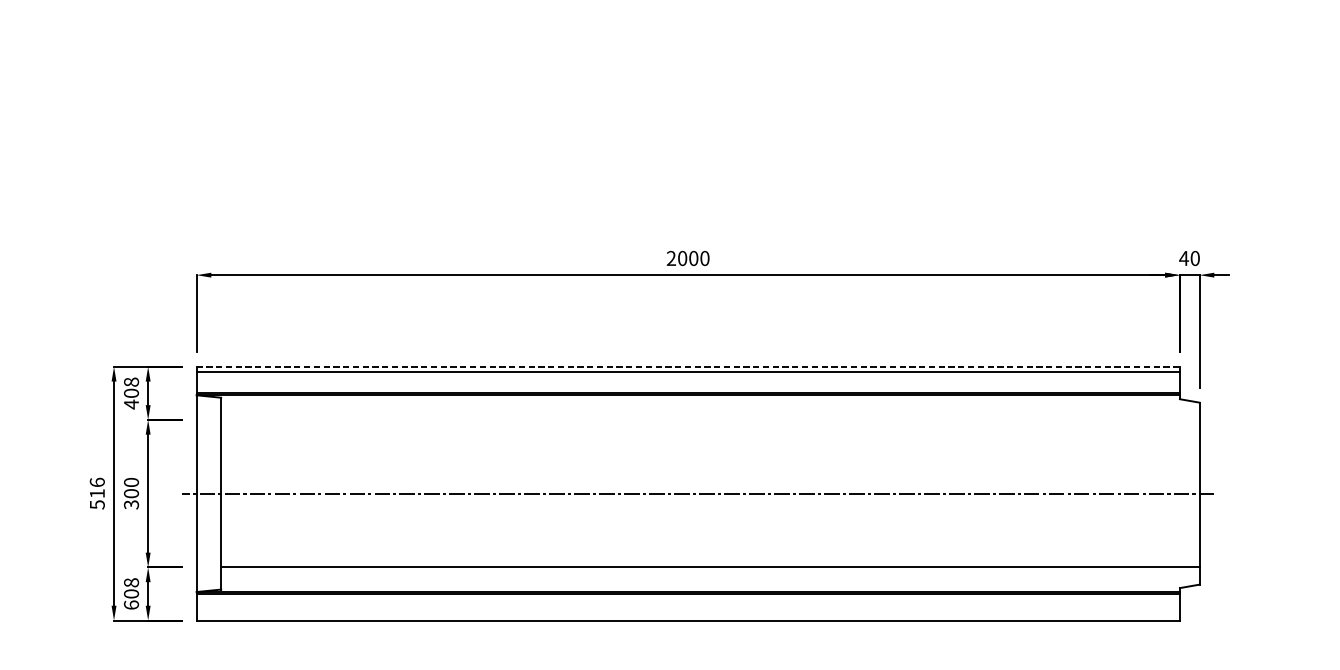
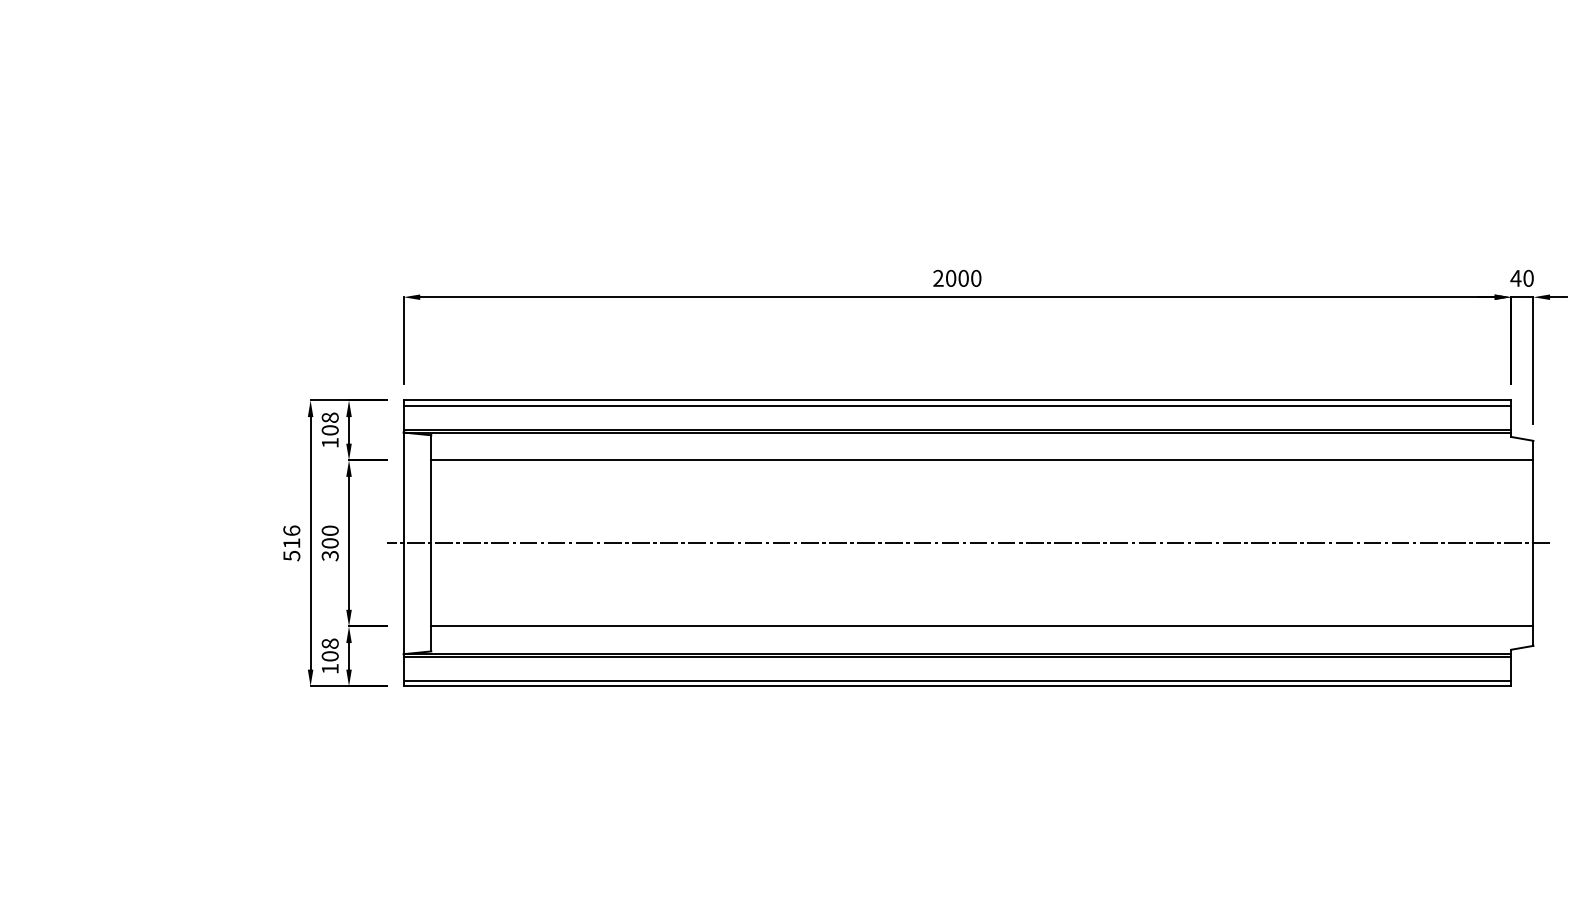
line: (688, 366) -> (957, 400), dashed -> solid
text: (131, 404) -> (330, 442), 408 -> 108
line: (710, 420) -> (982, 460), added
text: (130, 604) -> (329, 668), 608 -> 108
line: (688, 615) -> (957, 680), added

